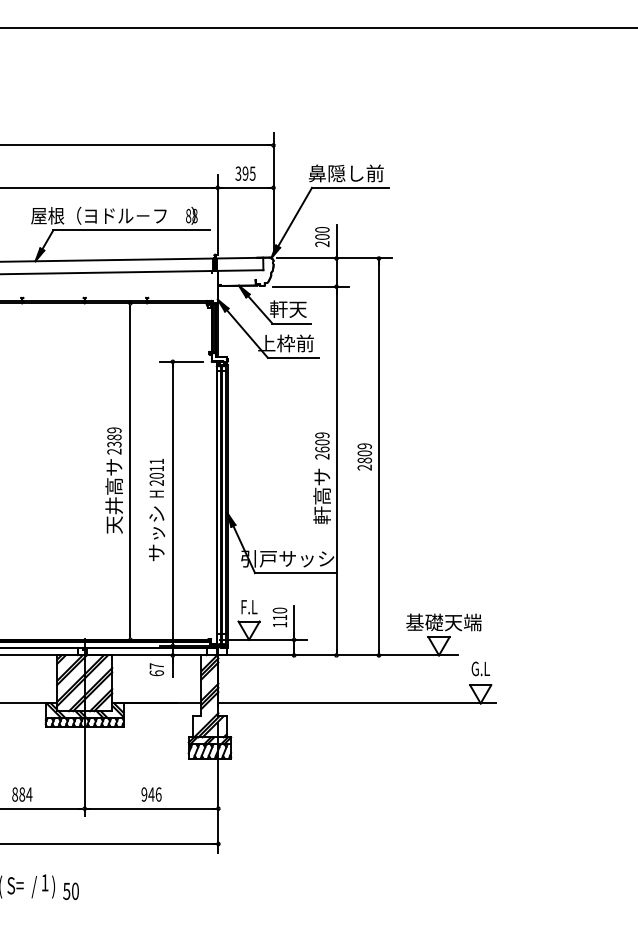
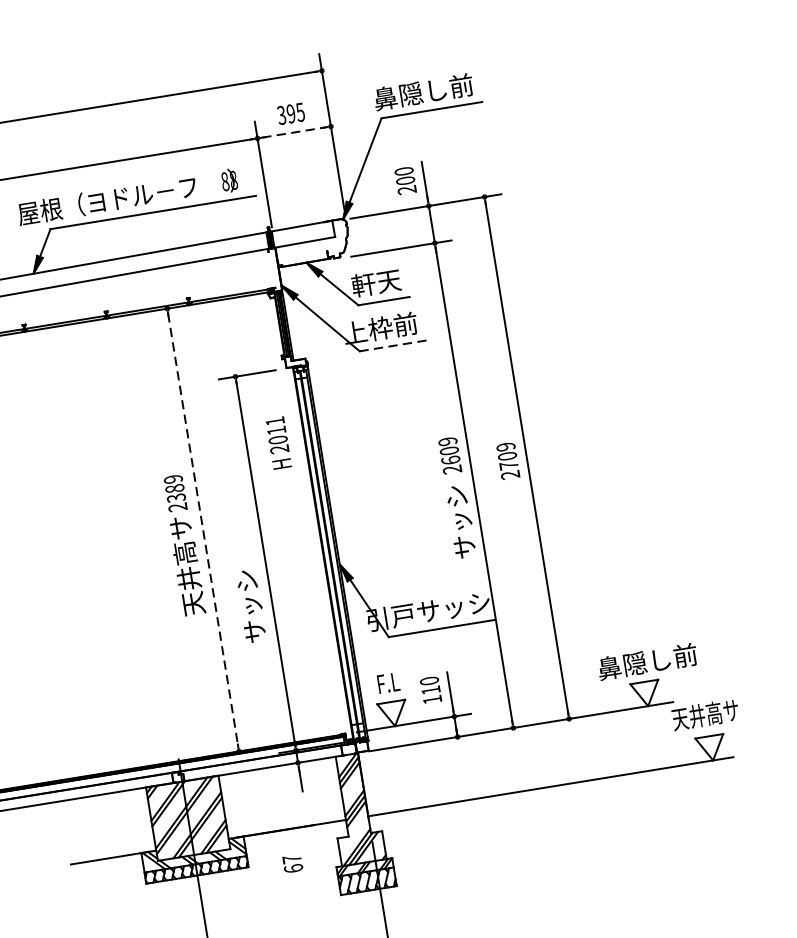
line: (246, 187) -> (295, 131), solid -> dashed
line: (292, 357) -> (392, 345), solid -> dashed
text: (364, 460) -> (508, 465), 2809 -> 2709
line: (130, 471) -> (203, 529), solid -> dashed
text: (156, 477) -> (278, 442), moved
text: (321, 496) -> (459, 522), 軒高サ -> サッシ
text: (443, 622) -> (647, 661), 基礎天端 -> 鼻隠し前
text: (480, 668) -> (705, 714), G.L -> 天井高サ
text: (156, 669) -> (292, 863), moved

